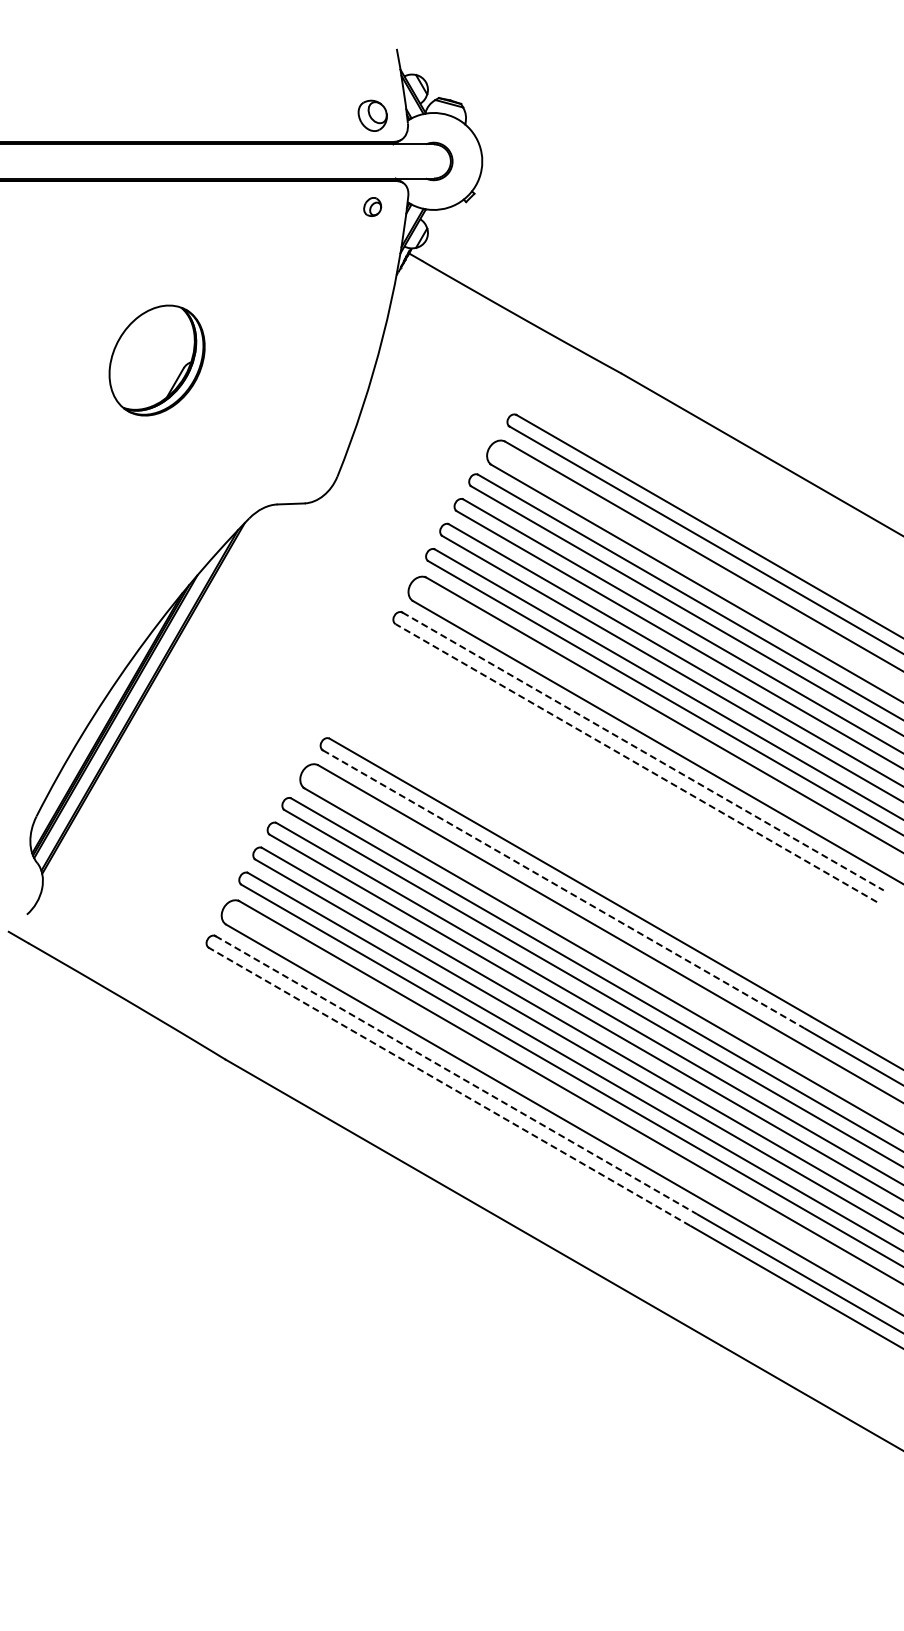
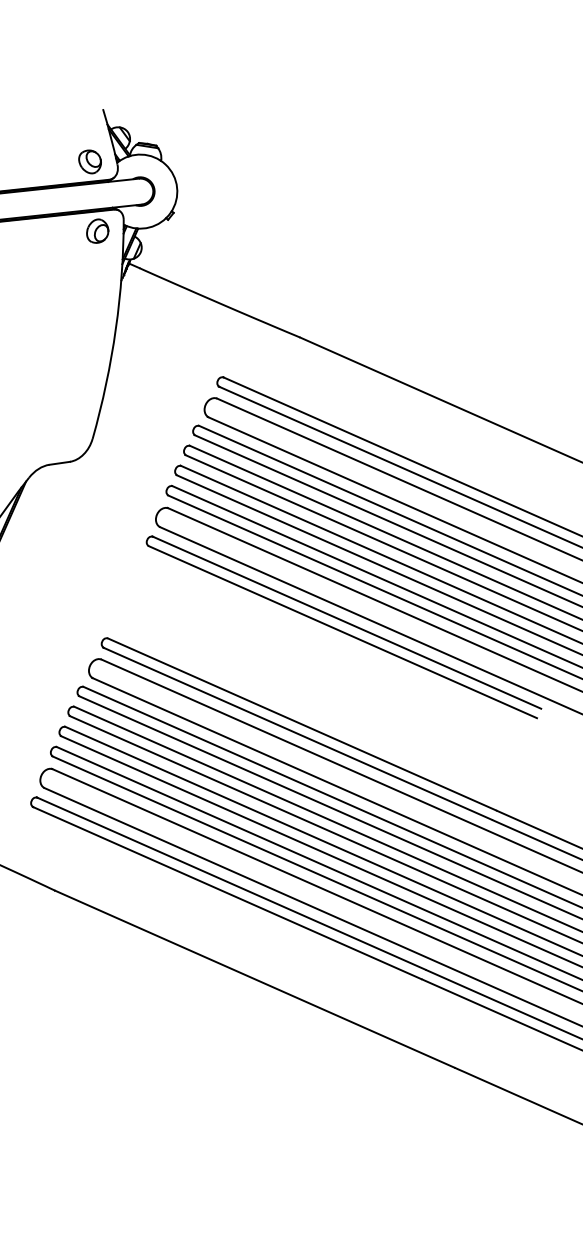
part: (372, 206) -> (97, 230), size x1.67
line: (643, 751) -> (347, 622), dashed -> solid
line: (636, 763) -> (343, 632), dashed -> solid
line: (563, 889) -> (297, 734), dashed -> solid
line: (456, 1075) -> (231, 883), dashed -> solid
line: (449, 1086) -> (227, 892), dashed -> solid

